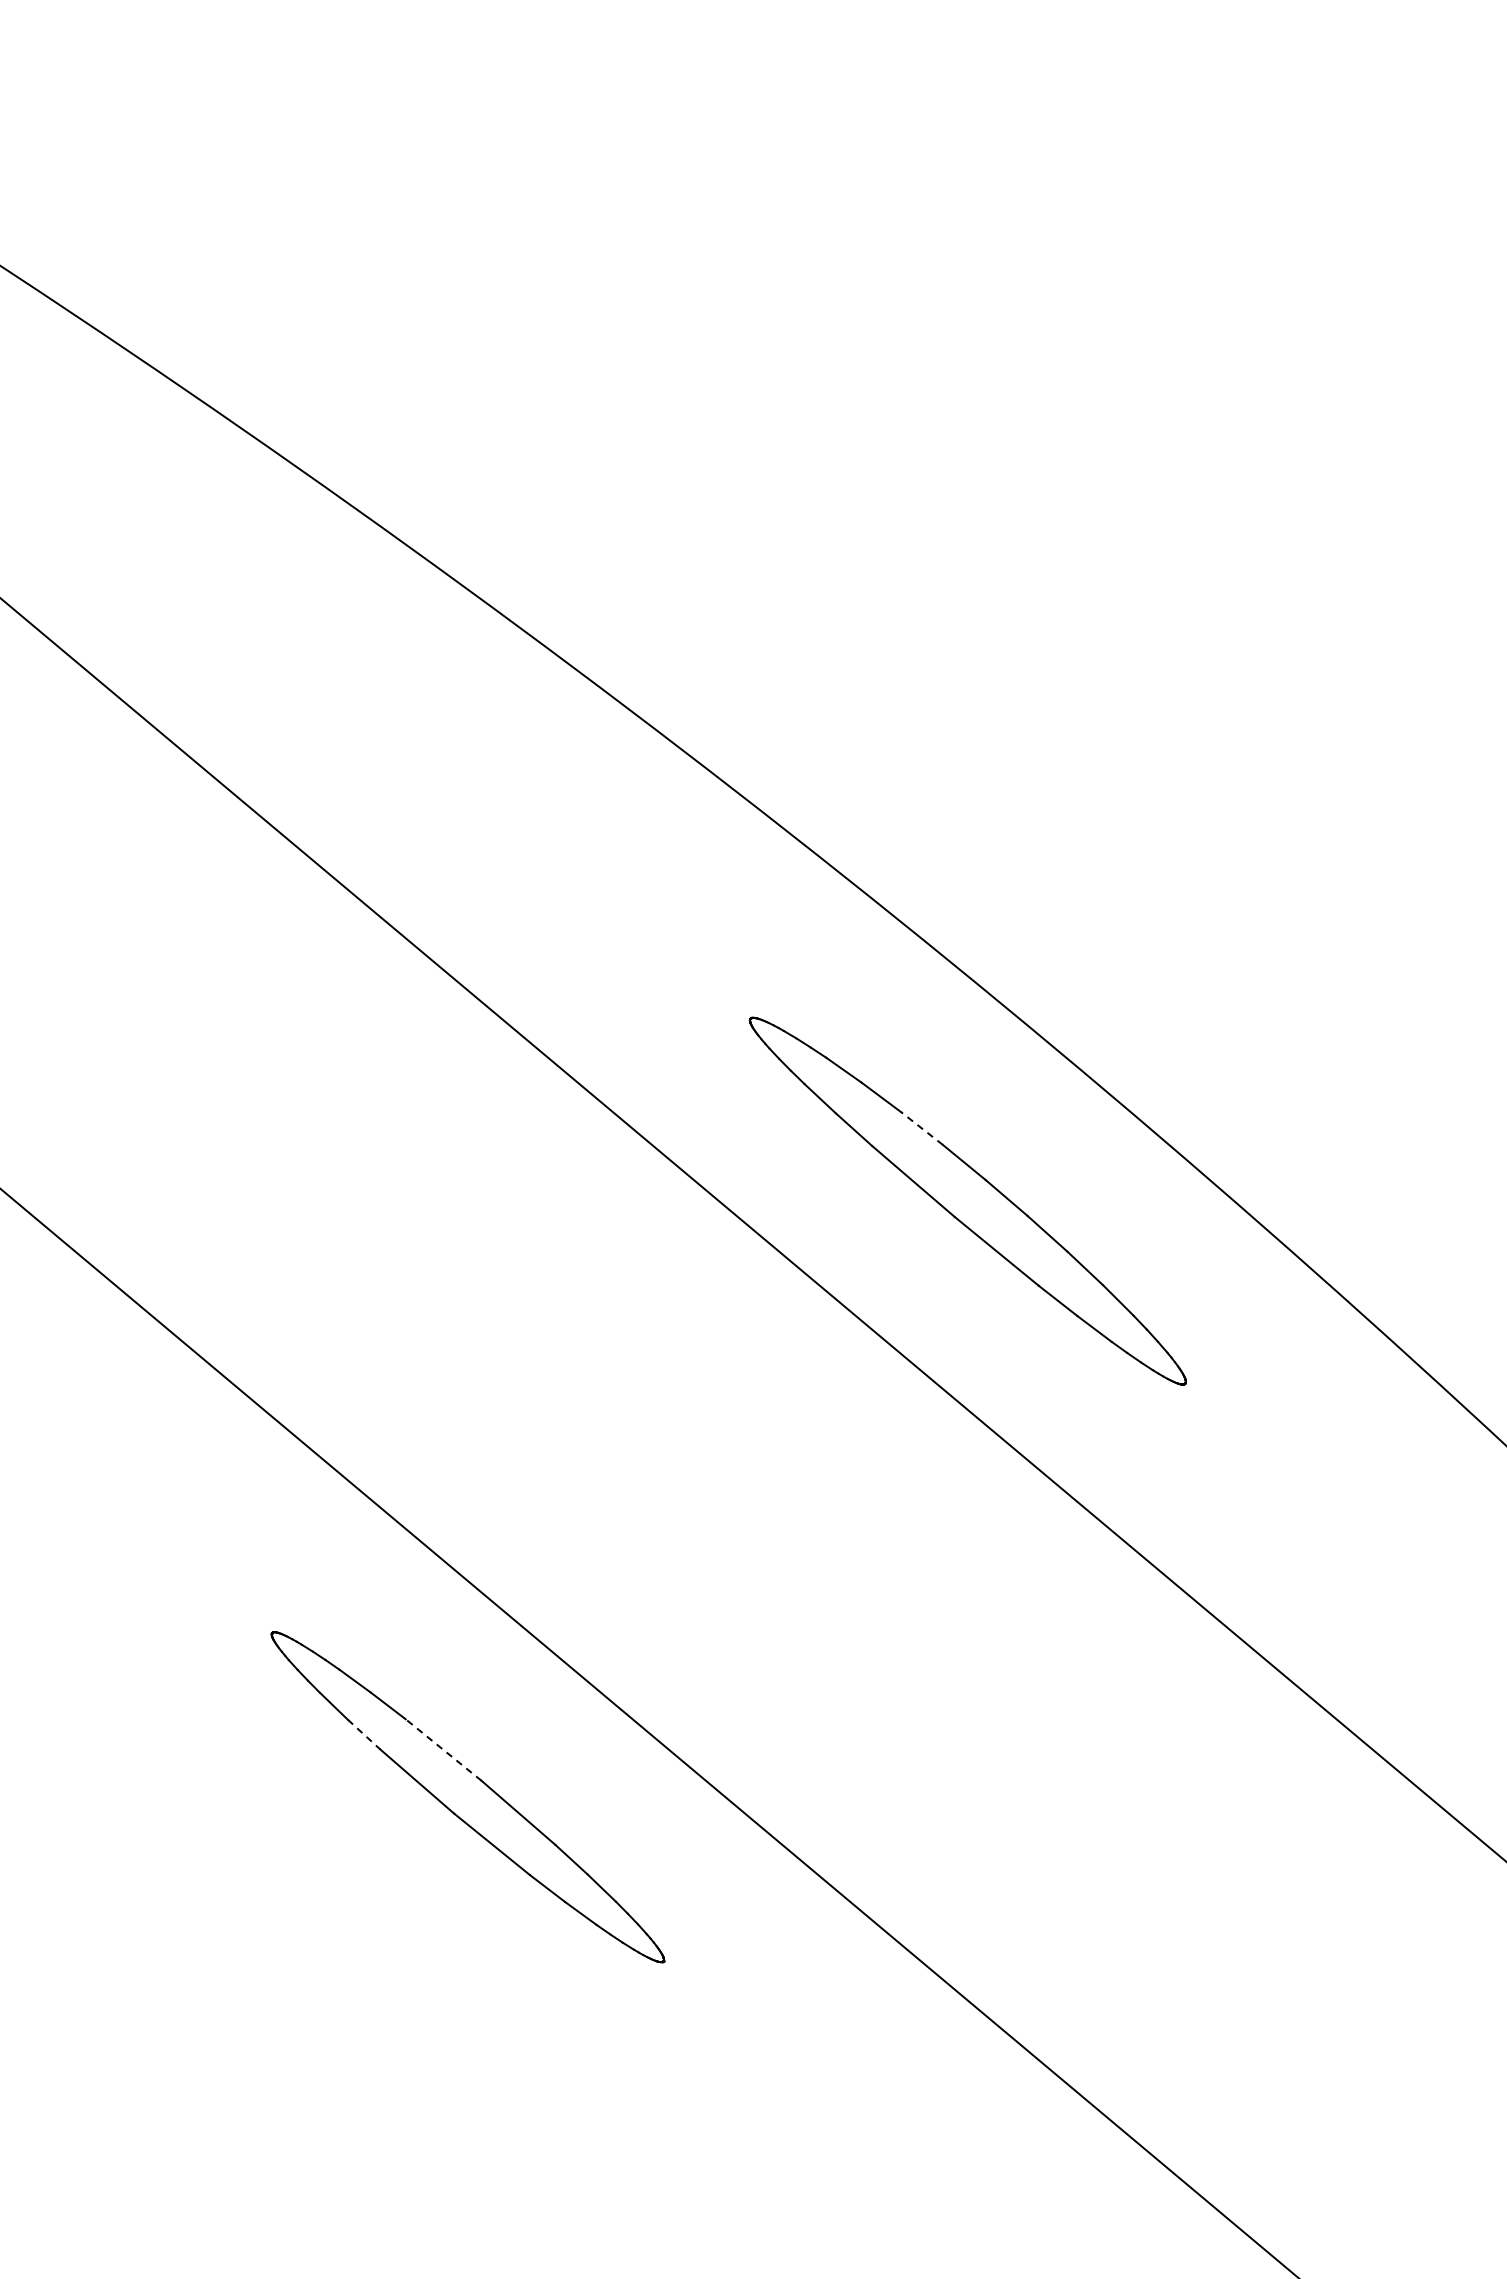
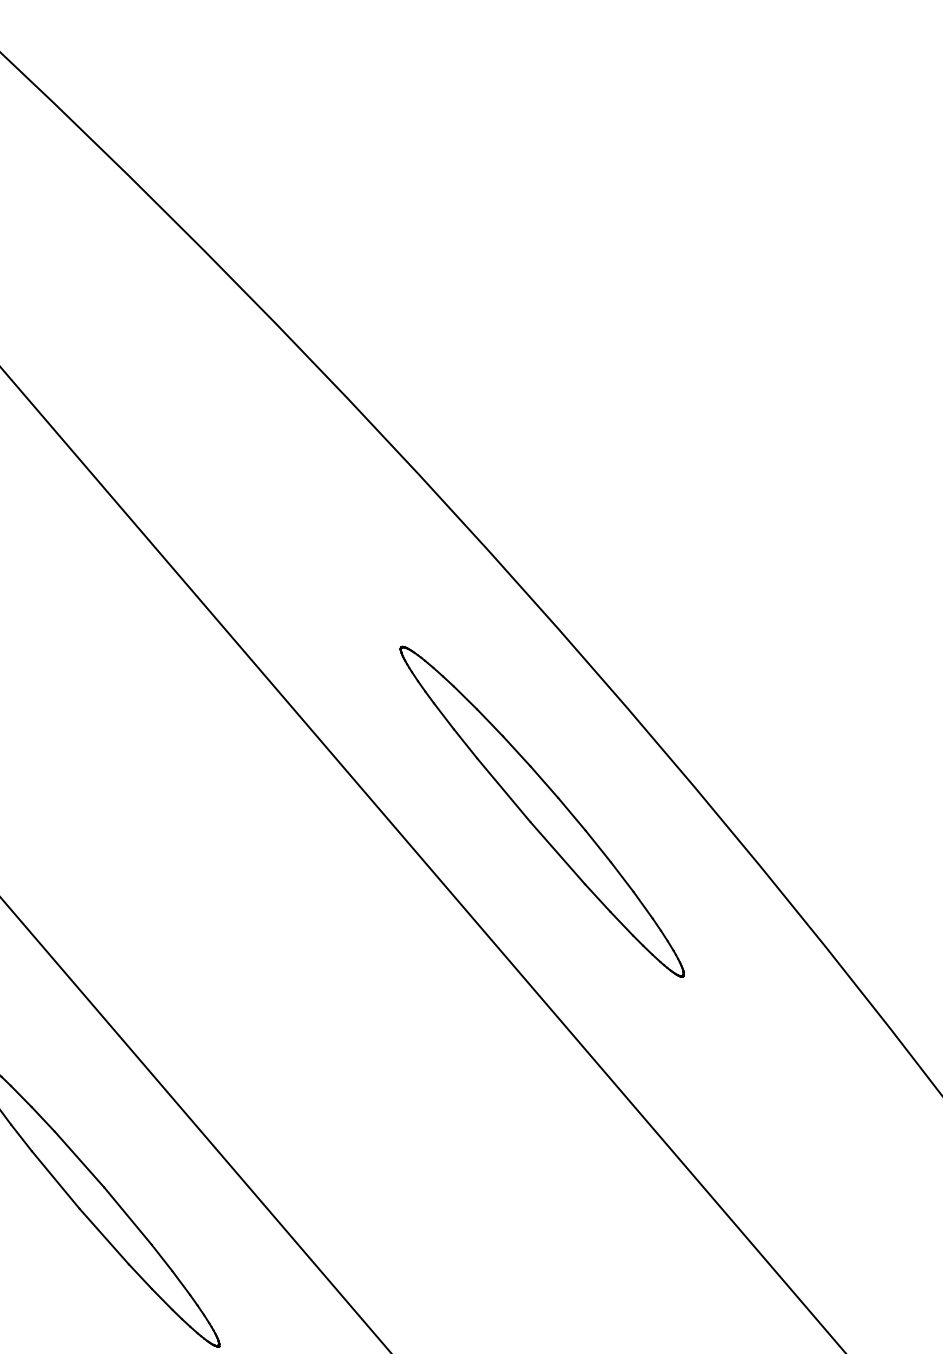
line: (921, 1128) -> (516, 751), dashed -> solid
line: (364, 1734) -> (21, 1137), dashed -> solid
line: (443, 1750) -> (79, 1159), dashed -> solid

